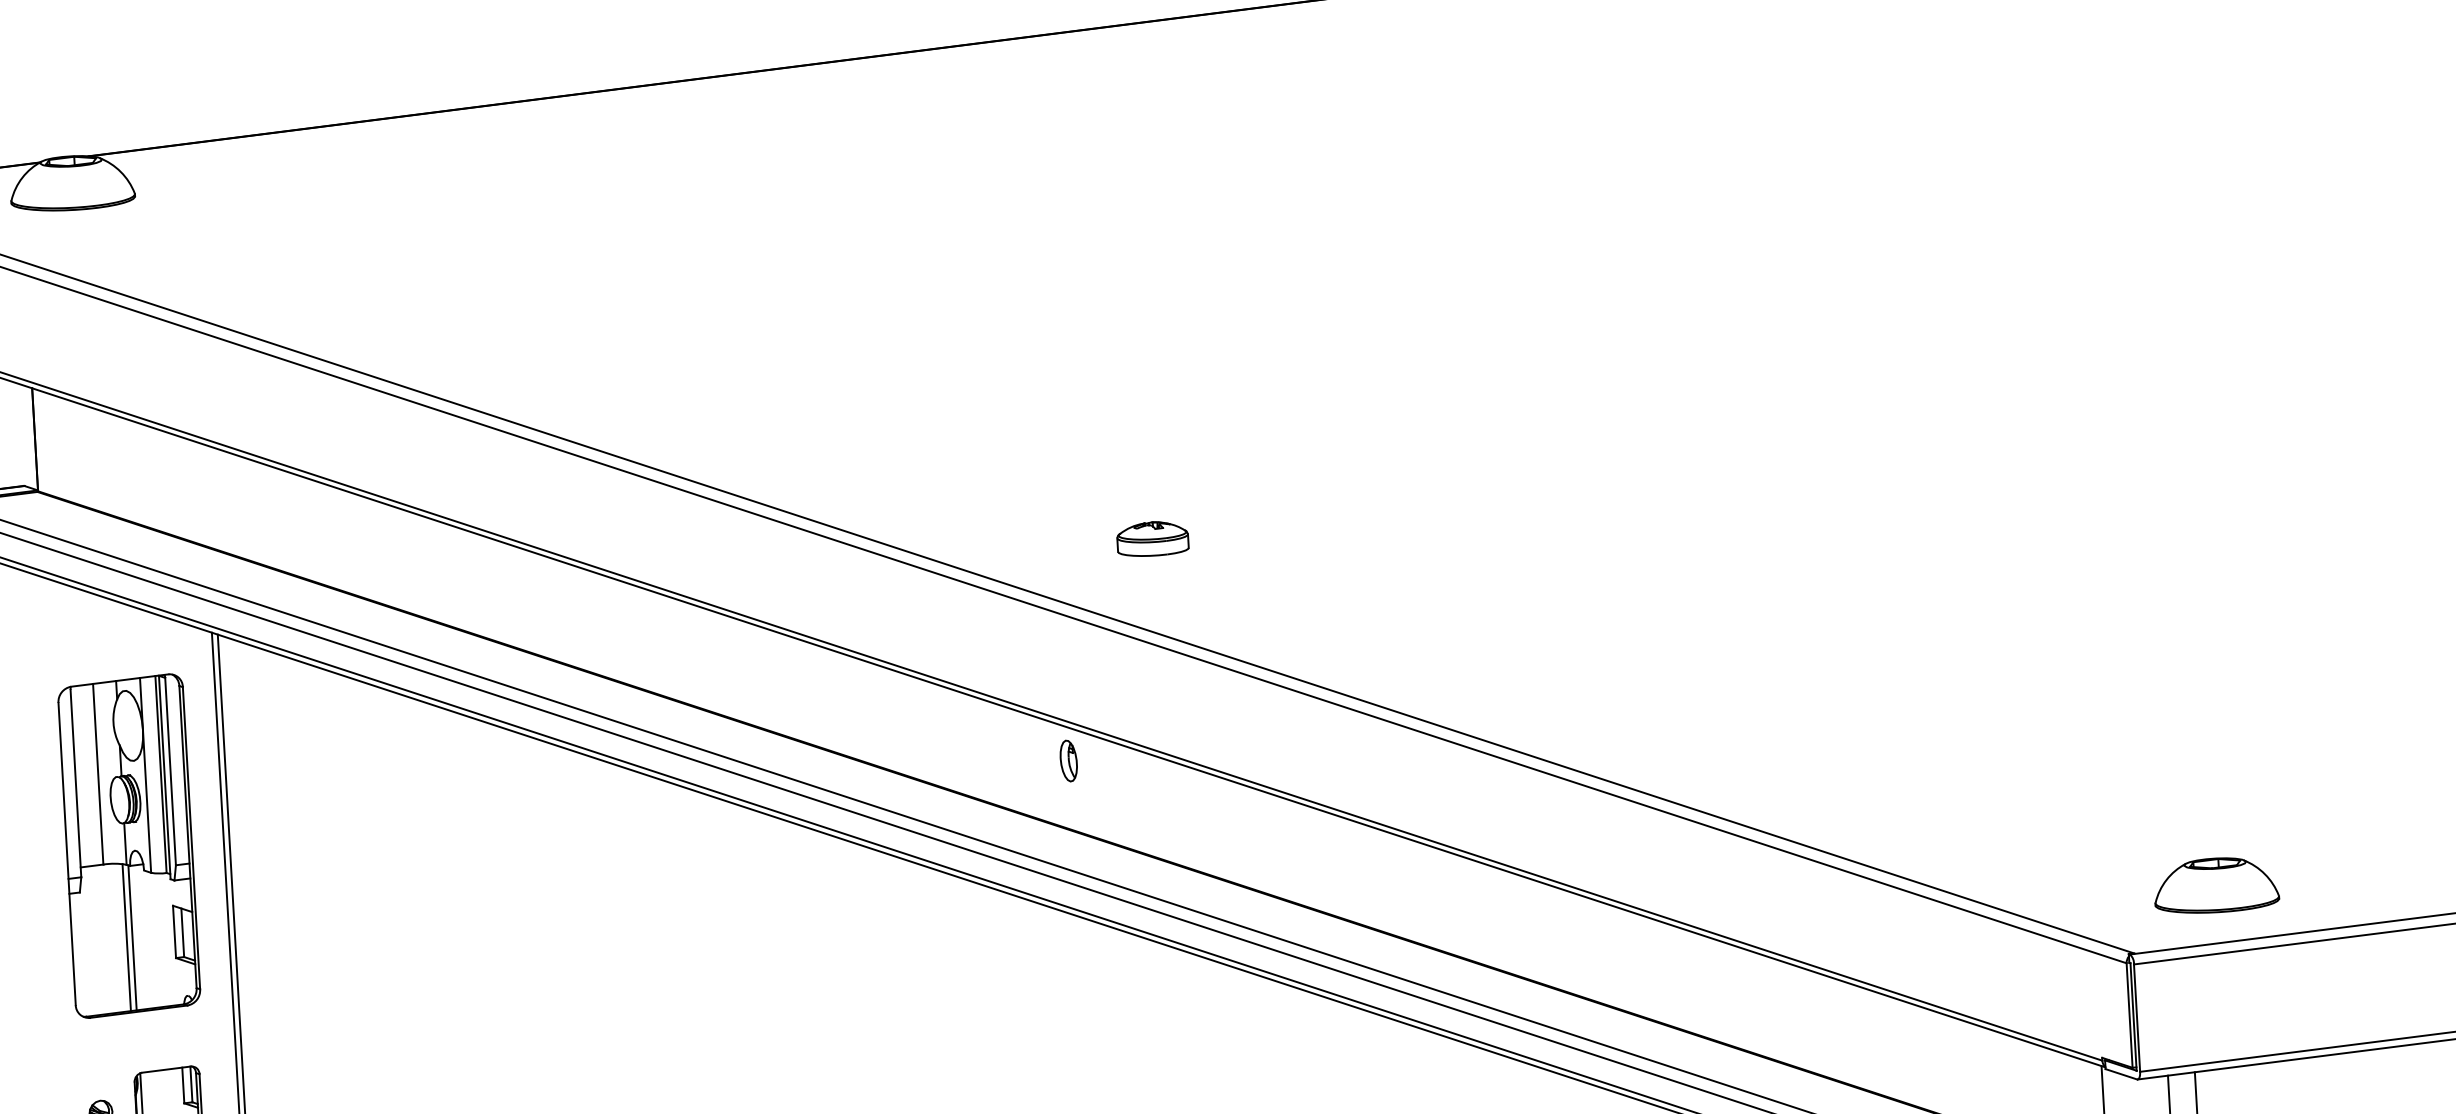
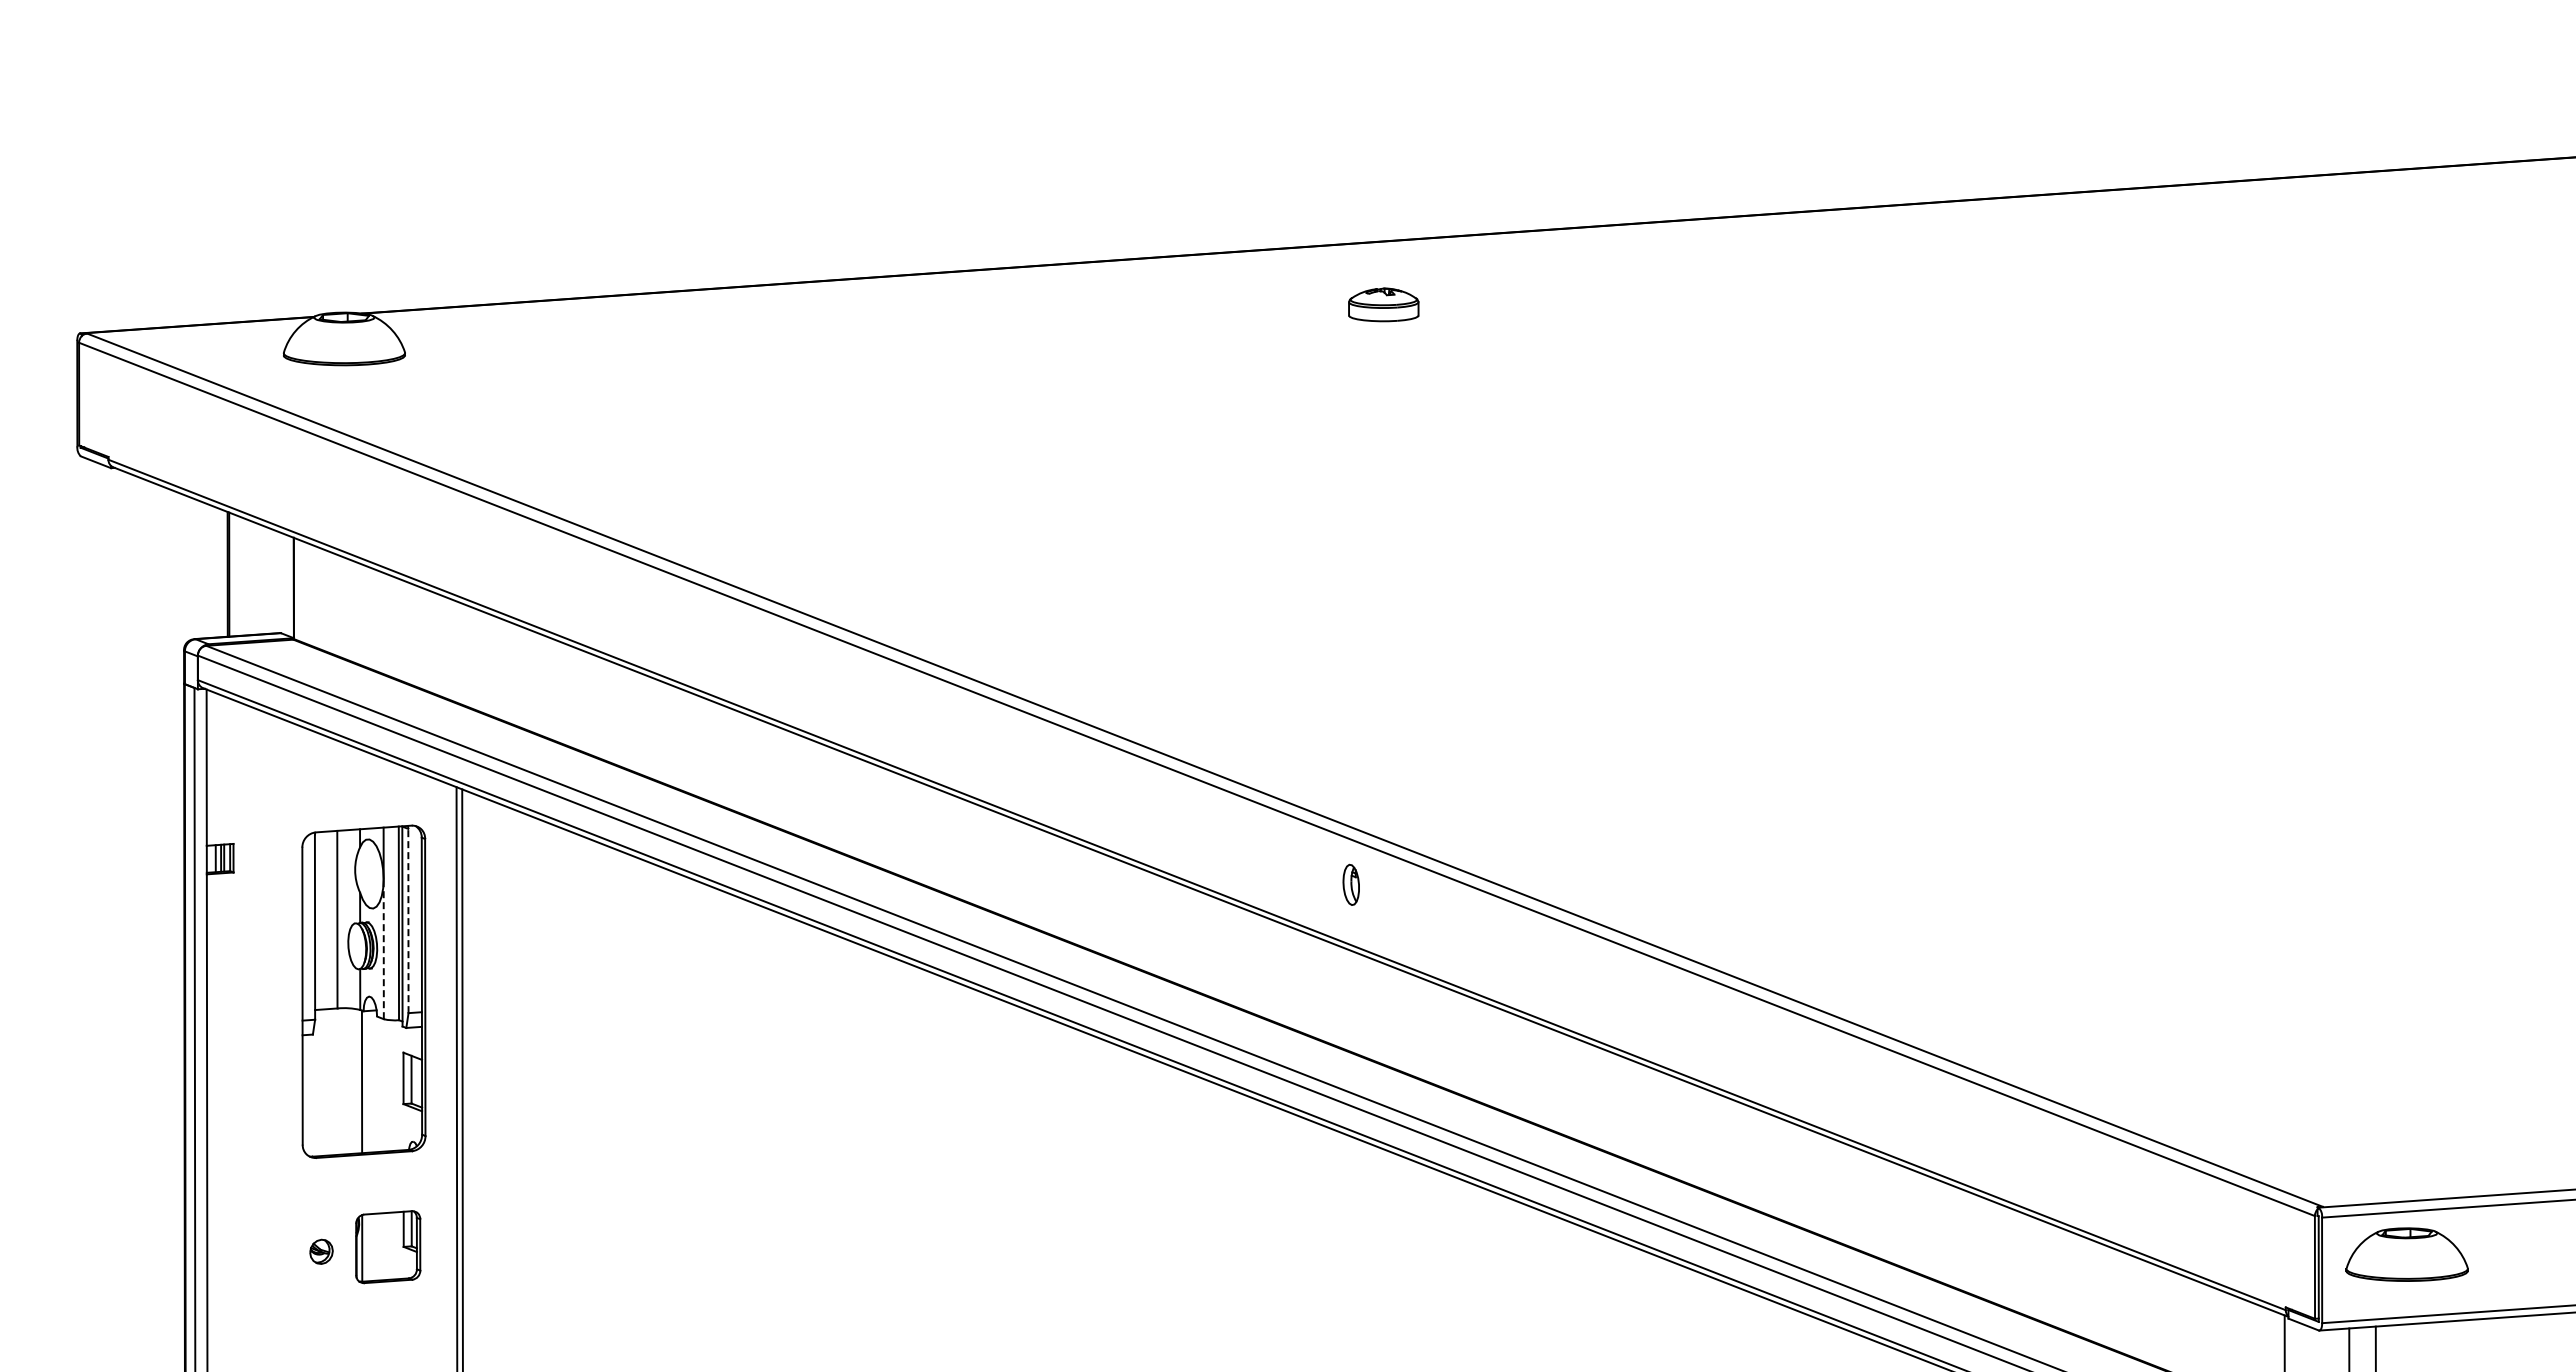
part: (1152, 538) -> (1383, 304), moved
part: (1067, 760) -> (1350, 884), moved
line: (170, 771) -> (408, 920), solid -> dashed
line: (146, 801) -> (383, 949), solid -> dashed
part: (2215, 885) -> (2406, 1254), moved
line: (126, 937) -> (356, 1081), removed

